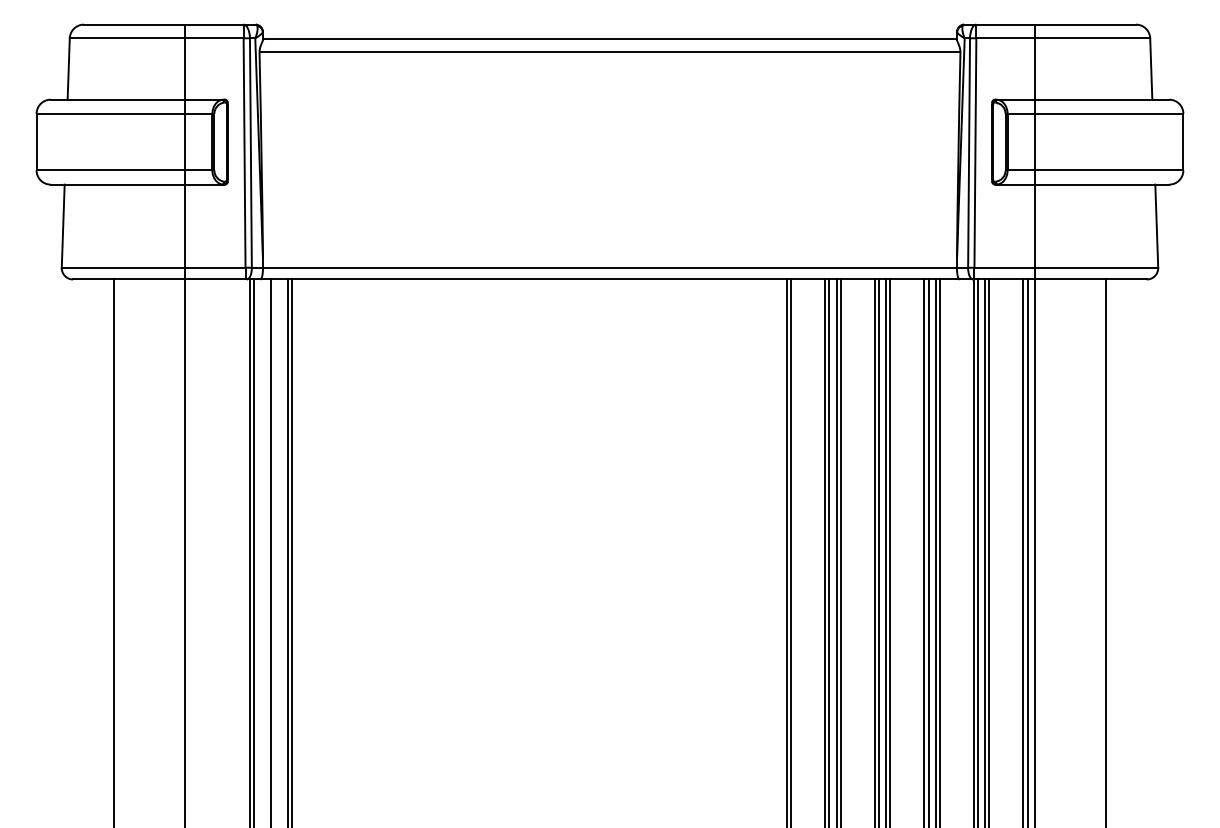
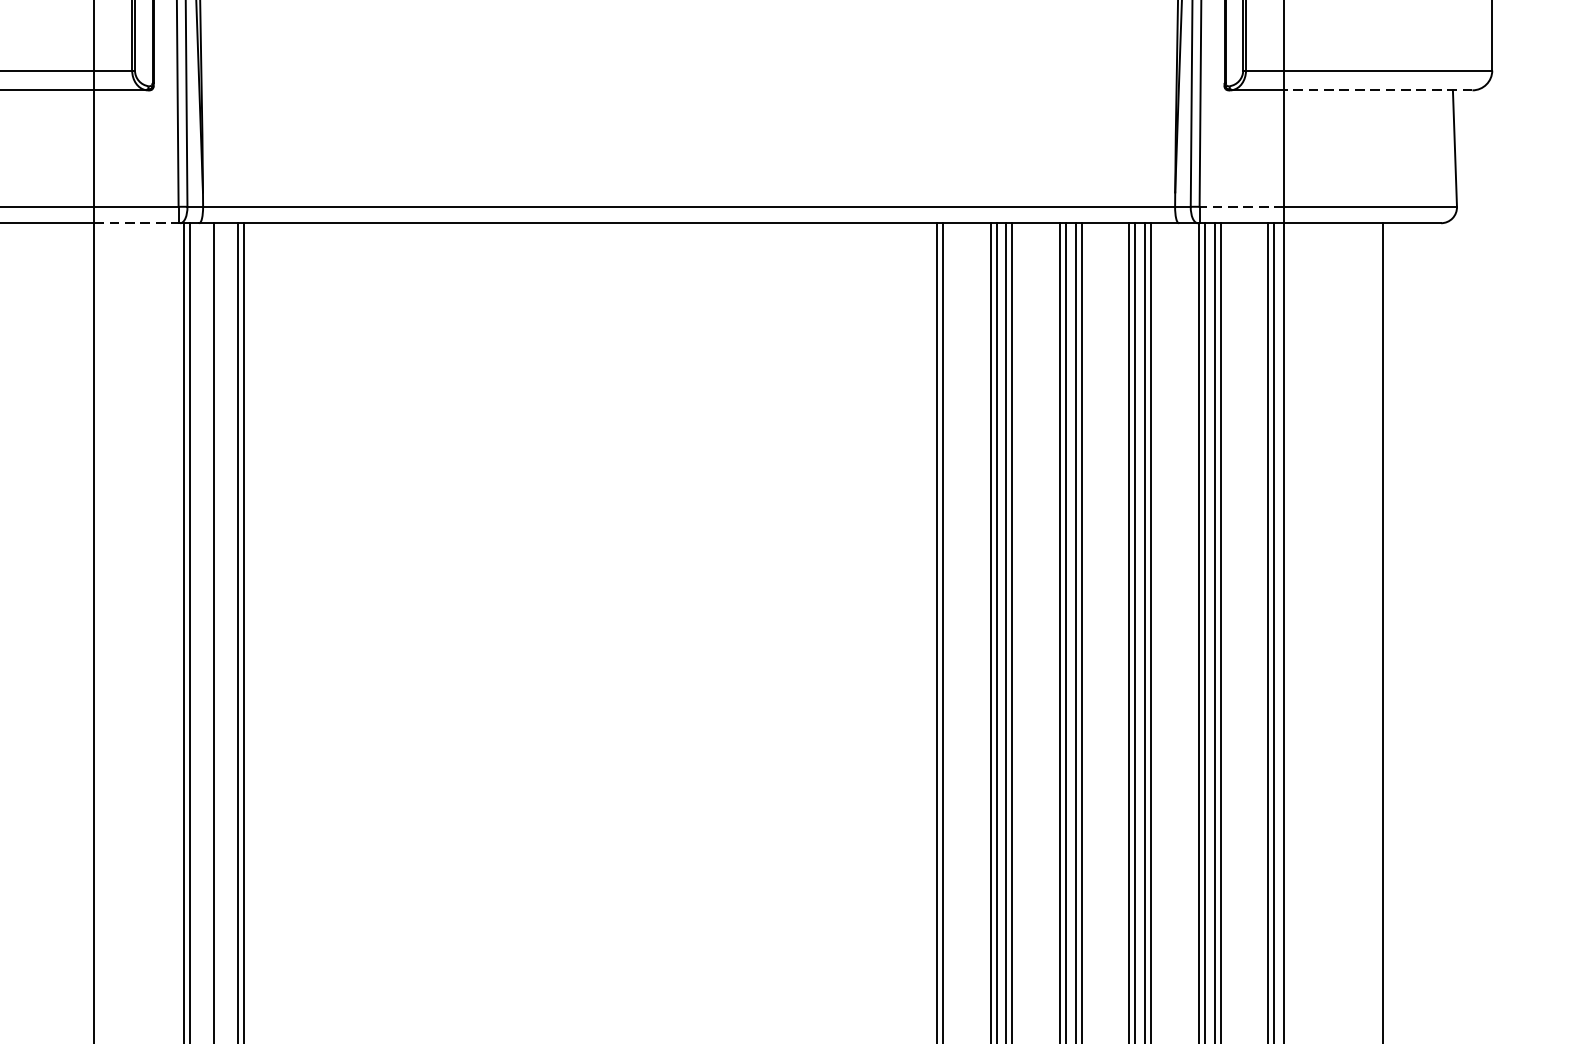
line: (1101, 184) -> (1377, 90), solid -> dashed
line: (1004, 267) -> (1241, 206), solid -> dashed
line: (215, 279) -> (136, 223), solid -> dashed

